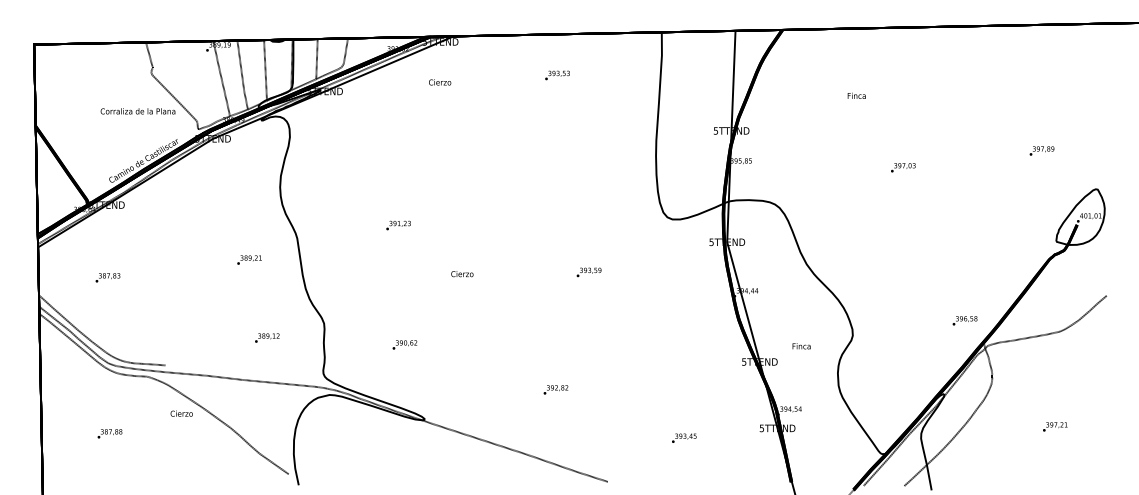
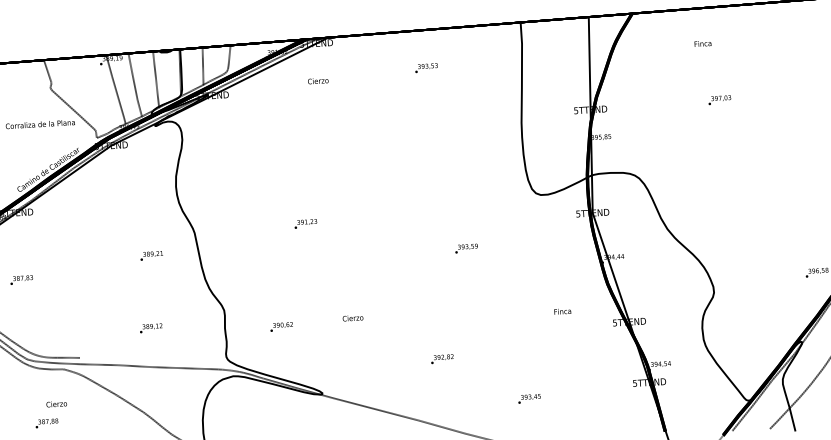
text: (856, 95) -> (702, 43), moved
text: (903, 167) -> (719, 99), moved
text: (398, 225) -> (305, 223), moved
text: (462, 274) -> (353, 318), moved
text: (267, 337) -> (151, 327), moved
text: (404, 344) -> (281, 326), moved
text: (801, 346) -> (562, 311), moved
text: (181, 413) -> (56, 403), moved
text: (109, 433) -> (46, 423), moved
text: (684, 437) -> (529, 398), moved

